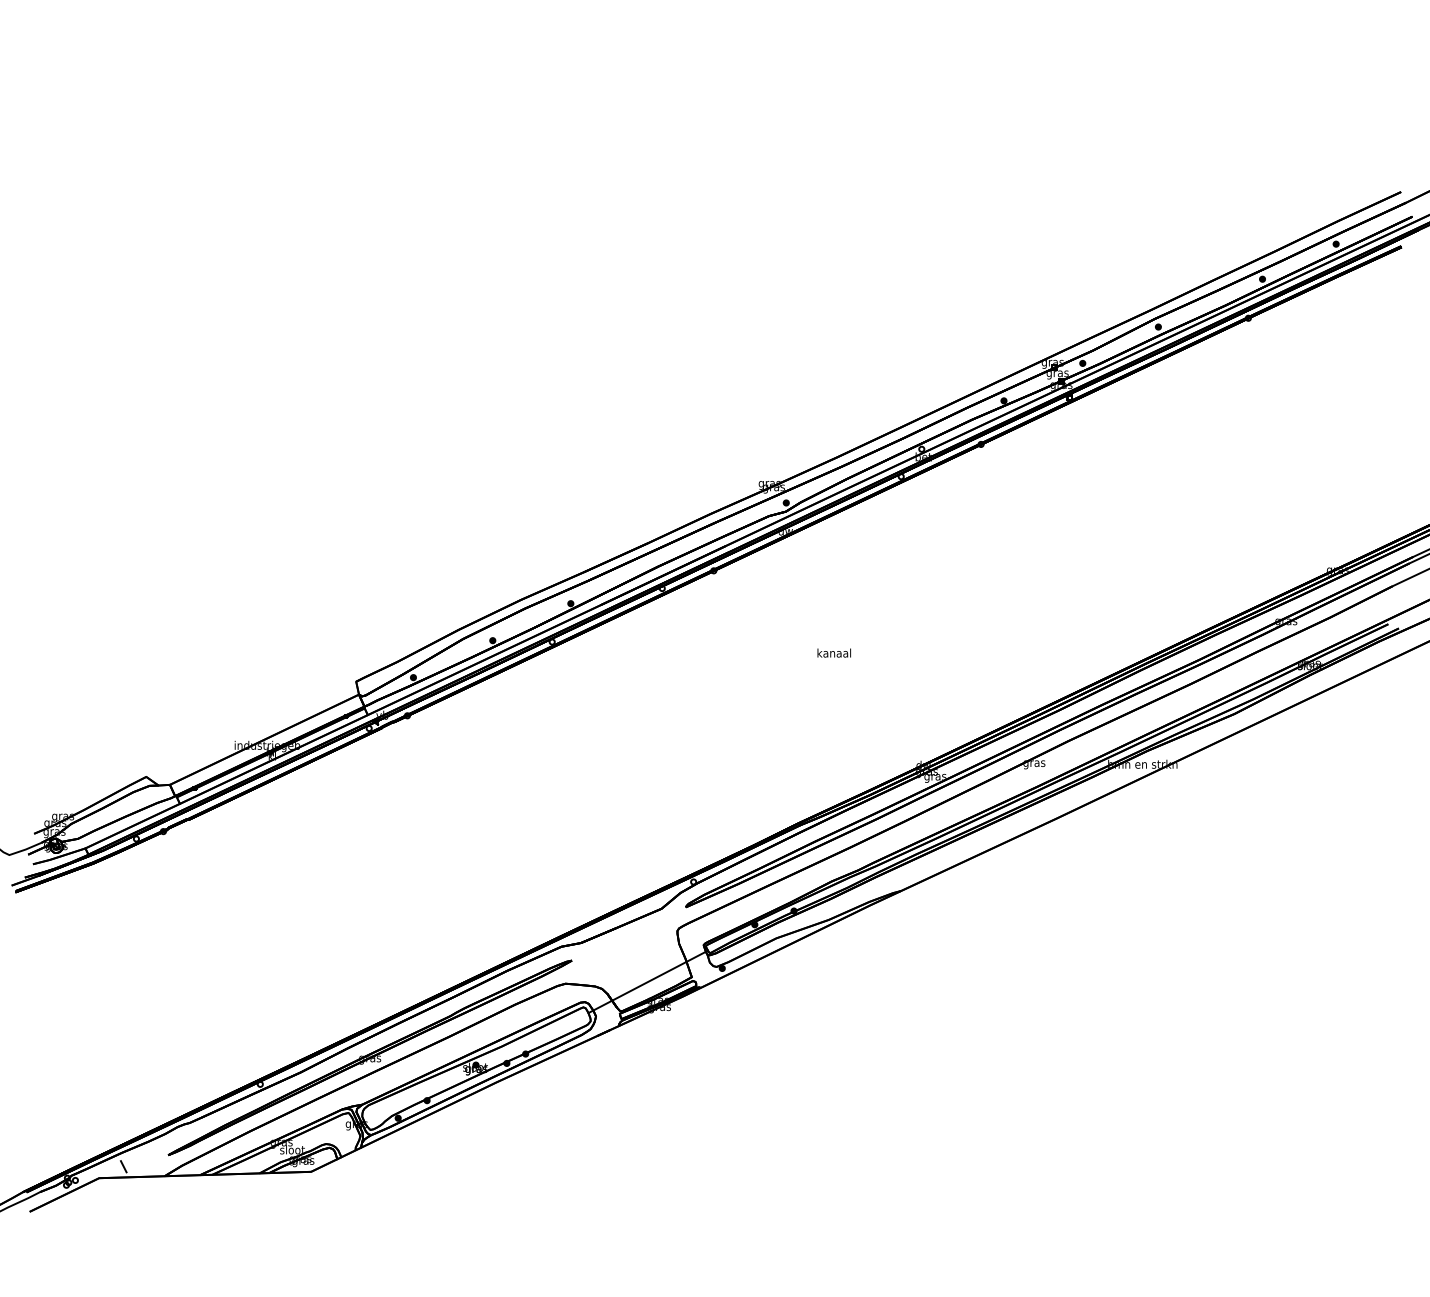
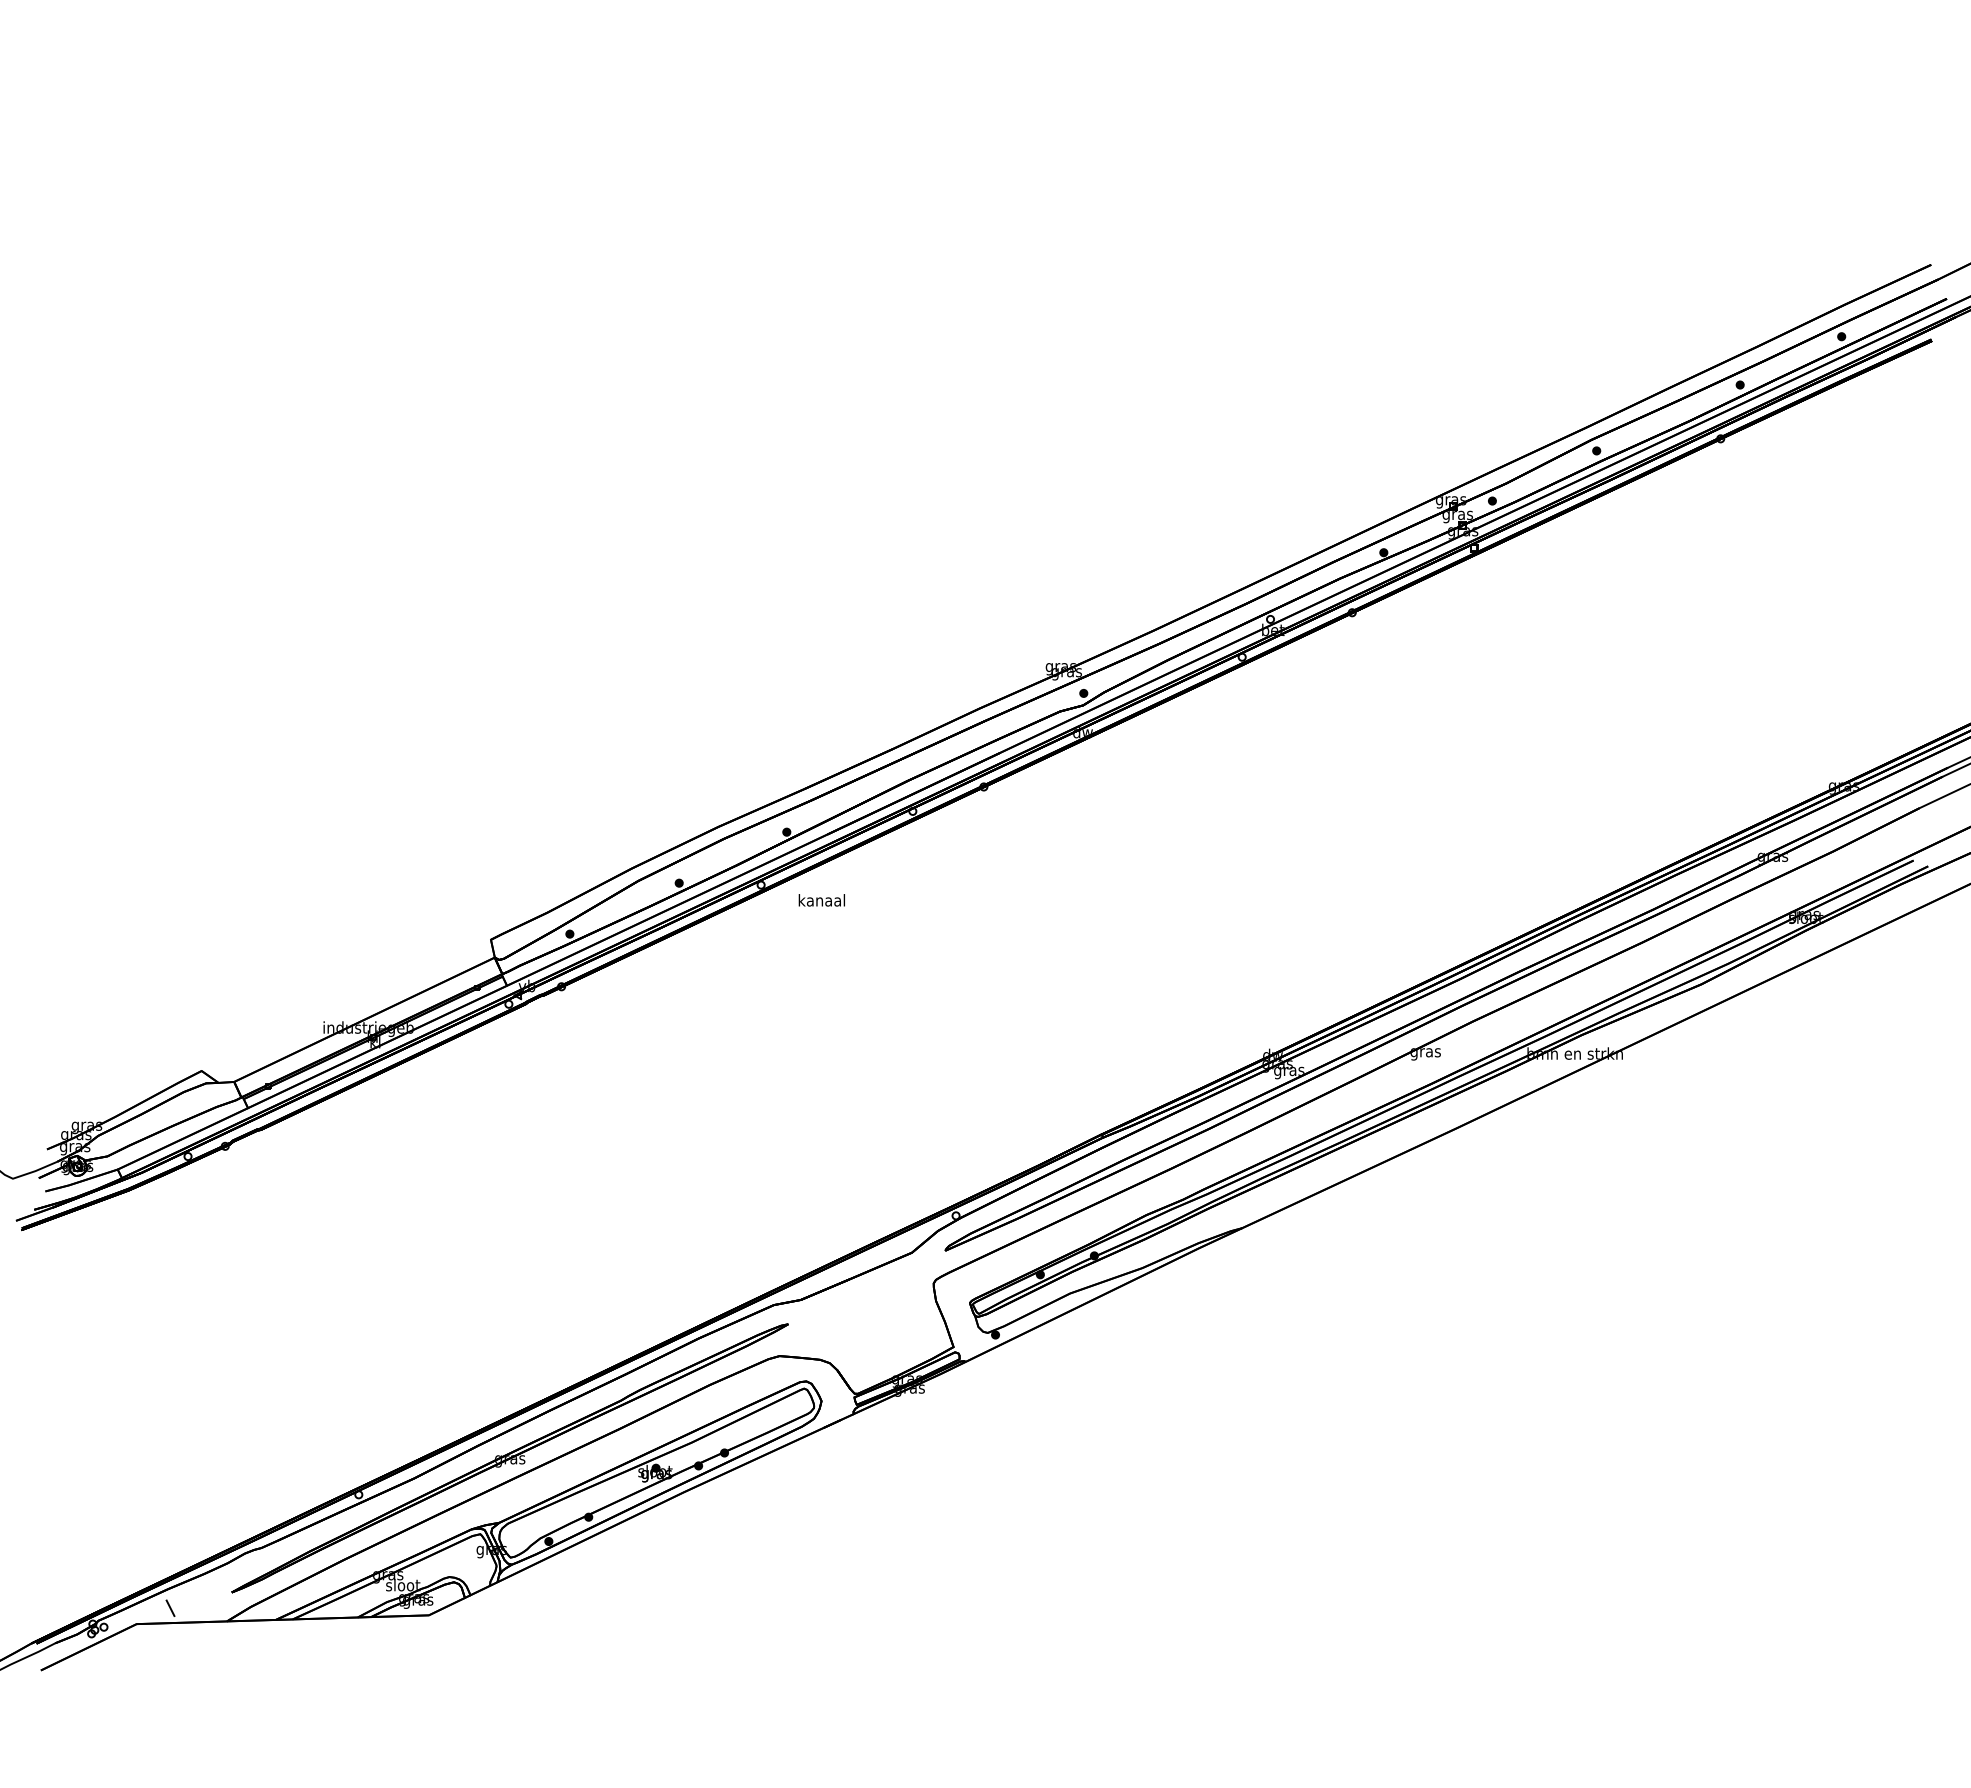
text: (833, 653) -> (821, 900), moved
line: (648, 981) -> (893, 1353), removed

